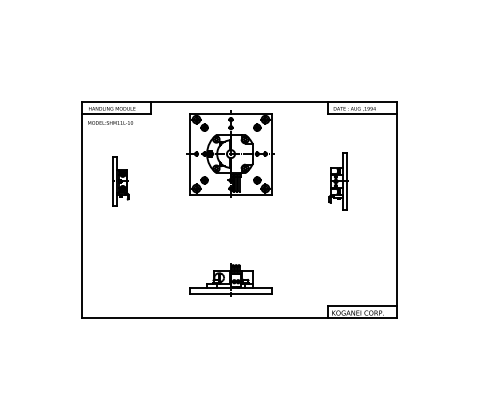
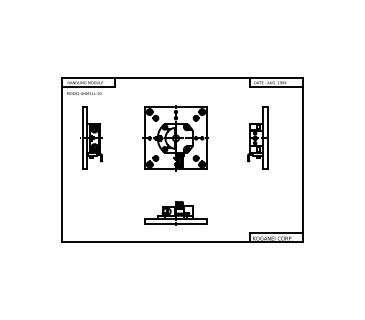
part: (230, 154) -> (175, 138), moved
part: (120, 180) -> (91, 137), size x1.67
part: (337, 180) -> (257, 137), size x1.43

